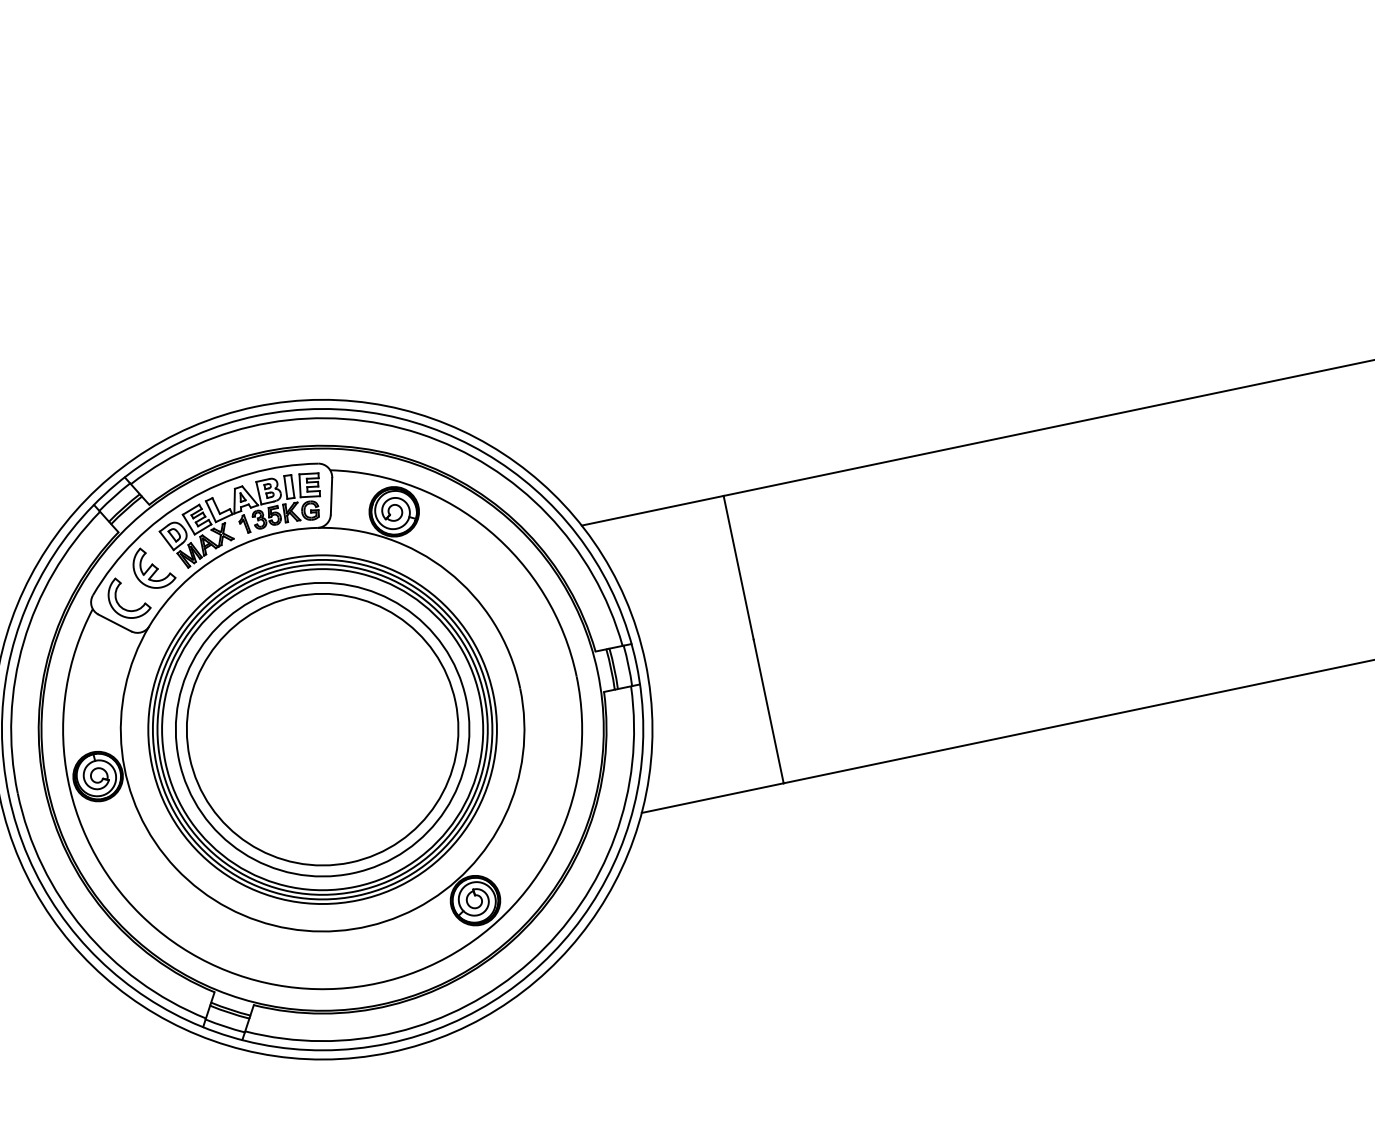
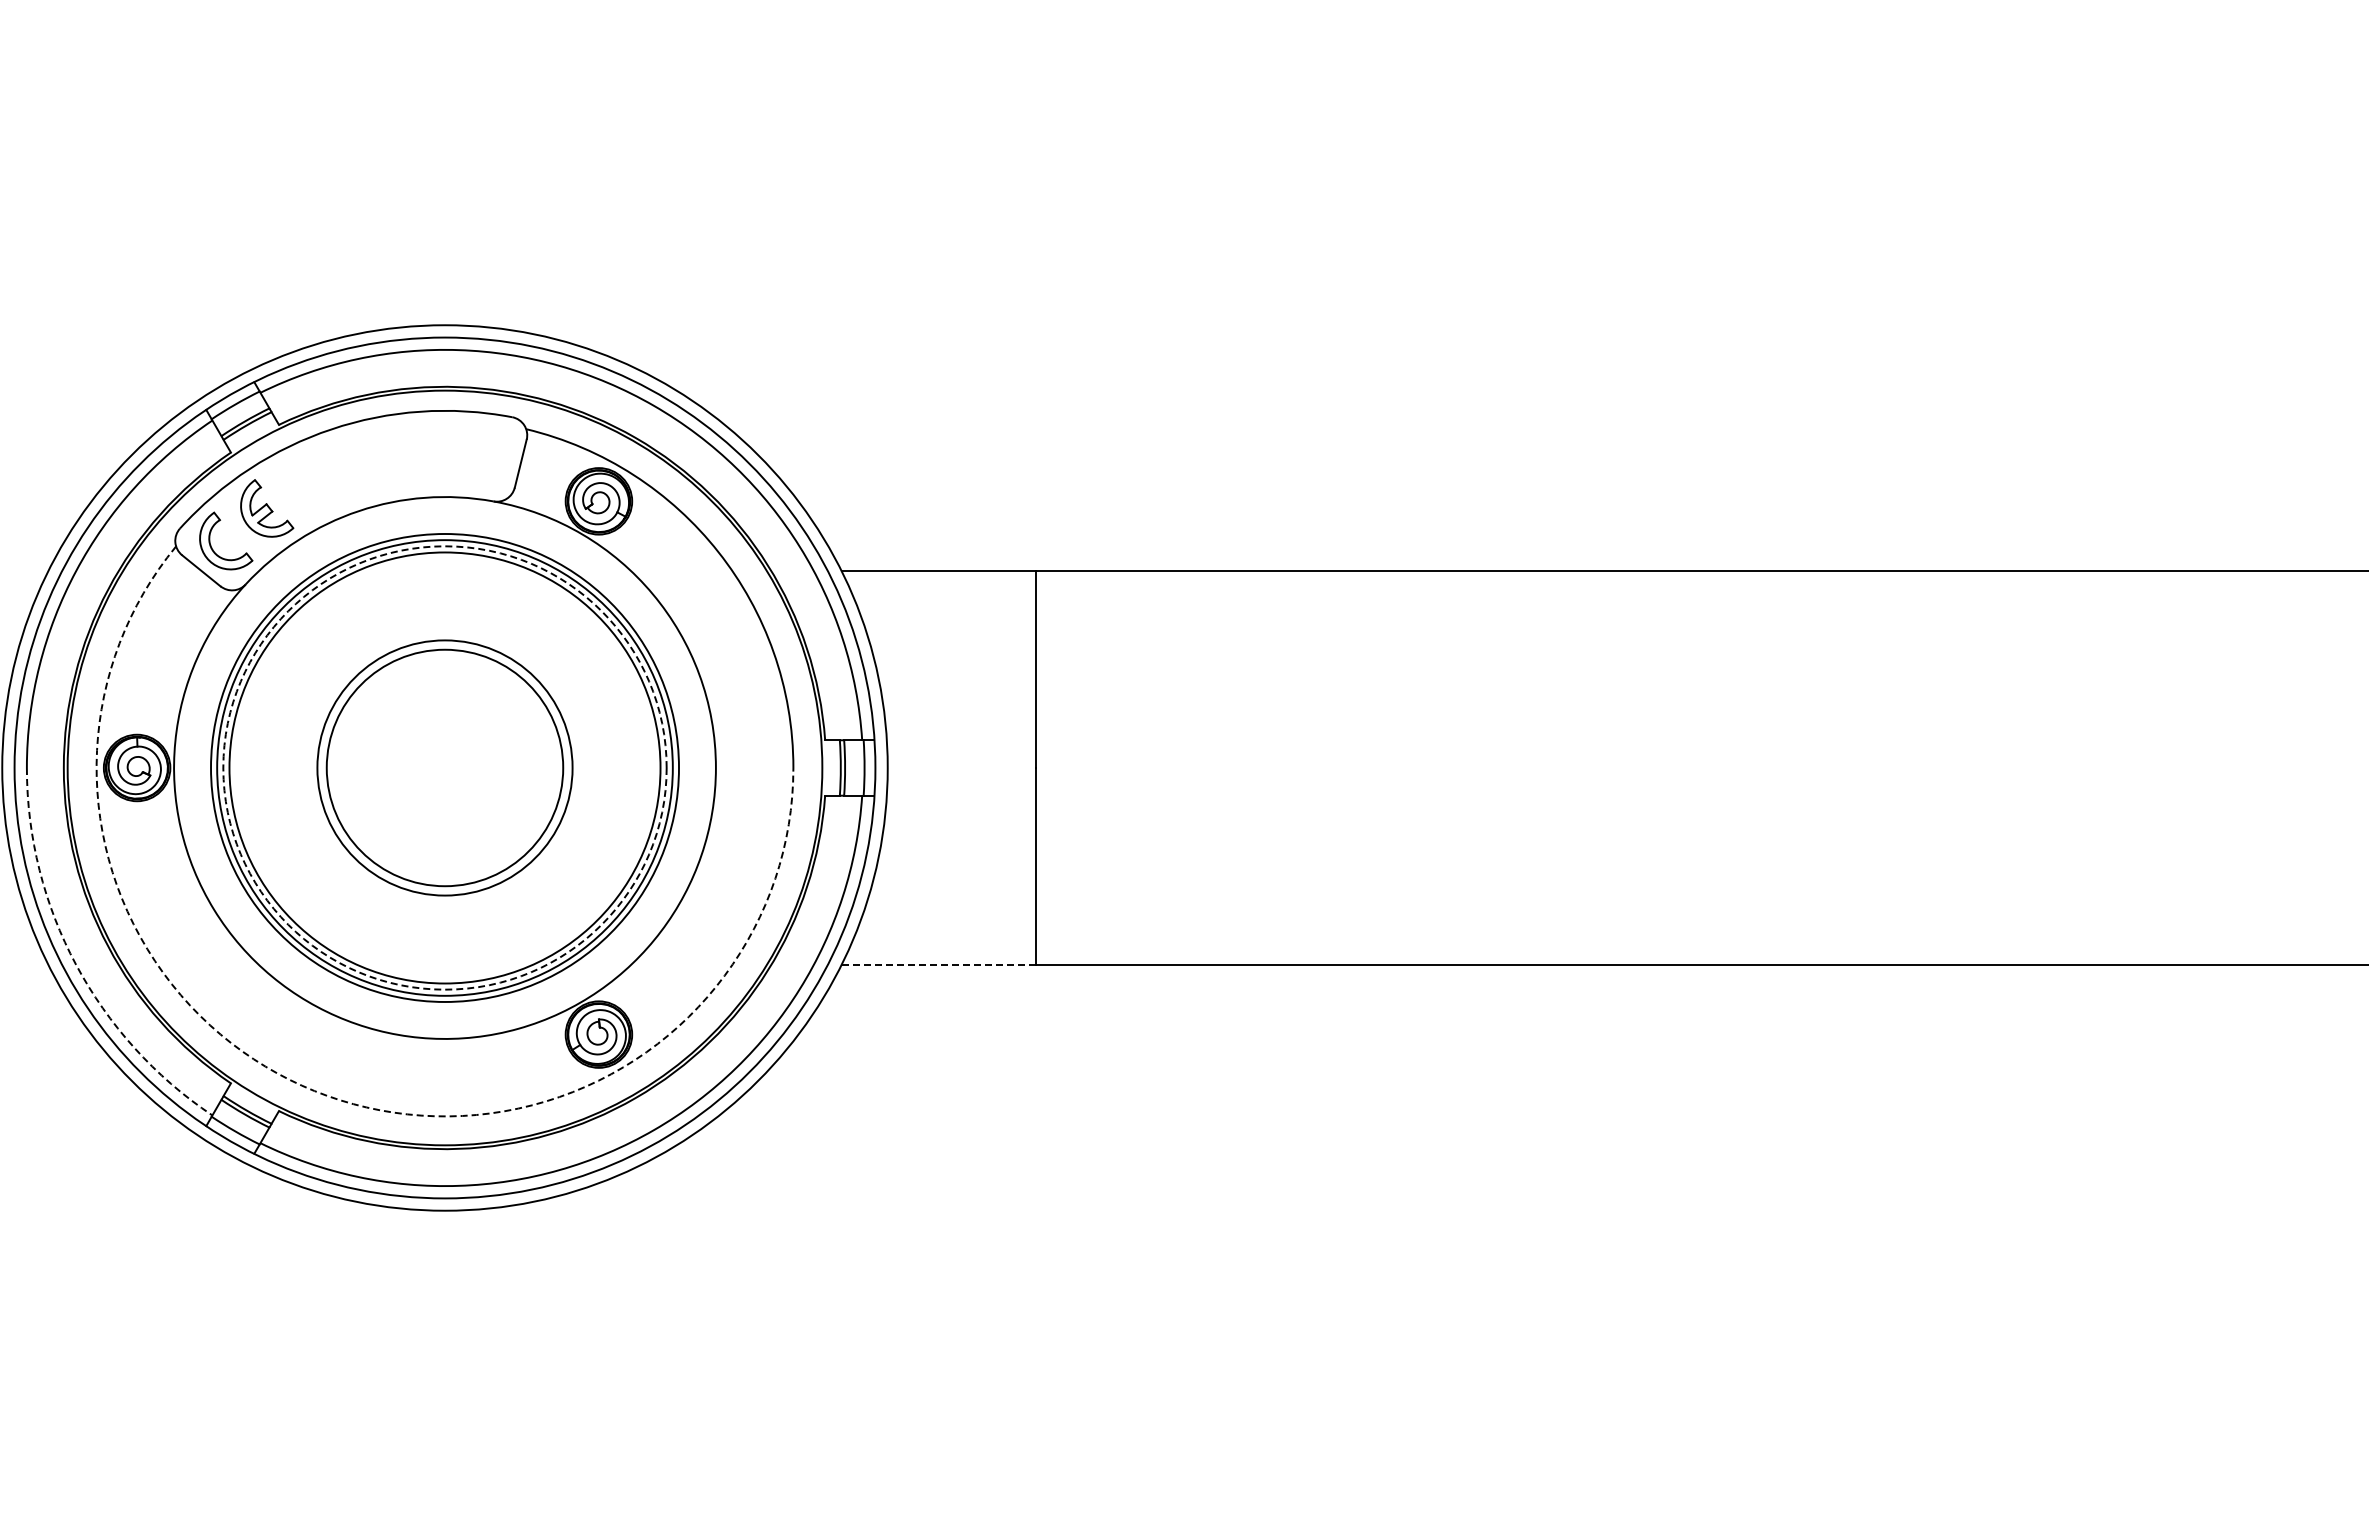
part: (242, 520) -> (397, 471), removed
circle: (322, 729) -> (444, 767), size x0.6
circle: (322, 729) -> (444, 767), size x0.7
circle: (322, 729) -> (444, 767), solid -> dashed
line: (713, 798) -> (939, 965), solid -> dashed
arc: (83, 929) -> (76, 964), solid -> dashed
arc: (286, 986) -> (327, 1095), solid -> dashed

